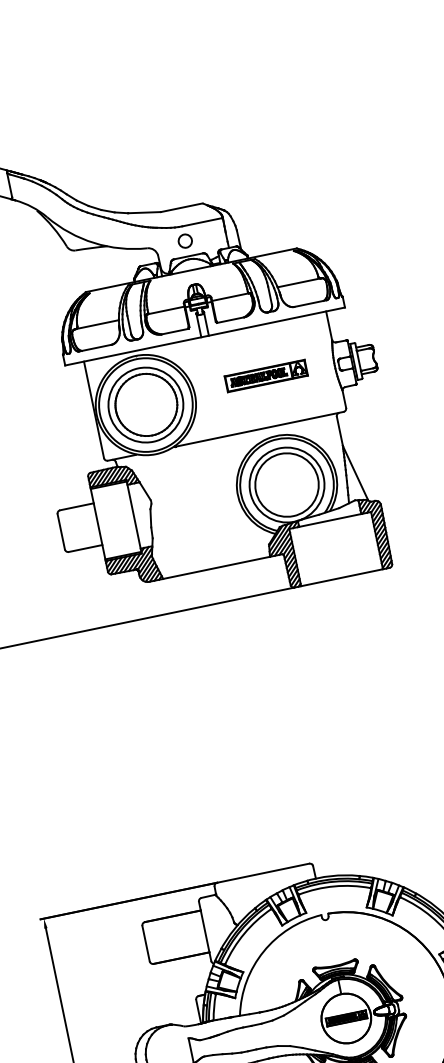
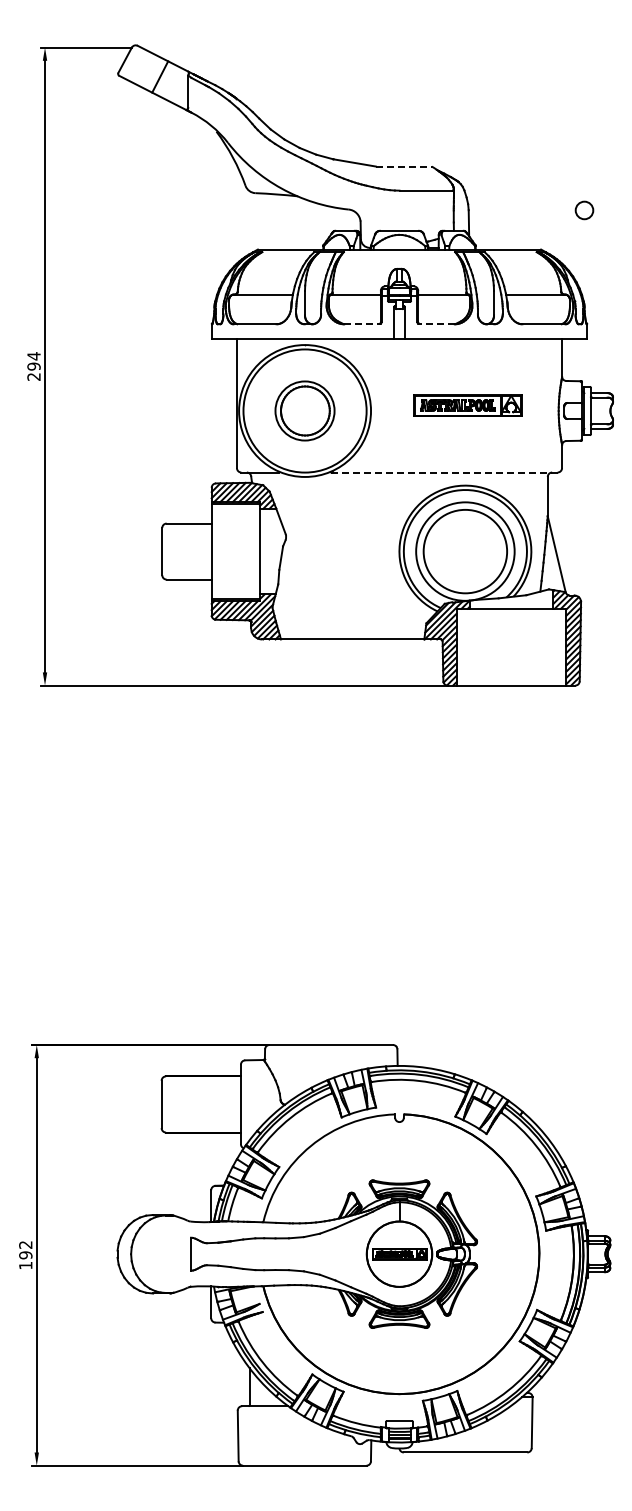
line: (181, 207) -> (403, 166), solid -> dashed
circle: (185, 241) -> (584, 210), moved
line: (230, 320) -> (436, 324), solid -> dashed
line: (176, 331) -> (363, 324), solid -> dashed
part: (145, 404) -> (304, 410), size x0.6
line: (259, 429) -> (444, 472), solid -> dashed

